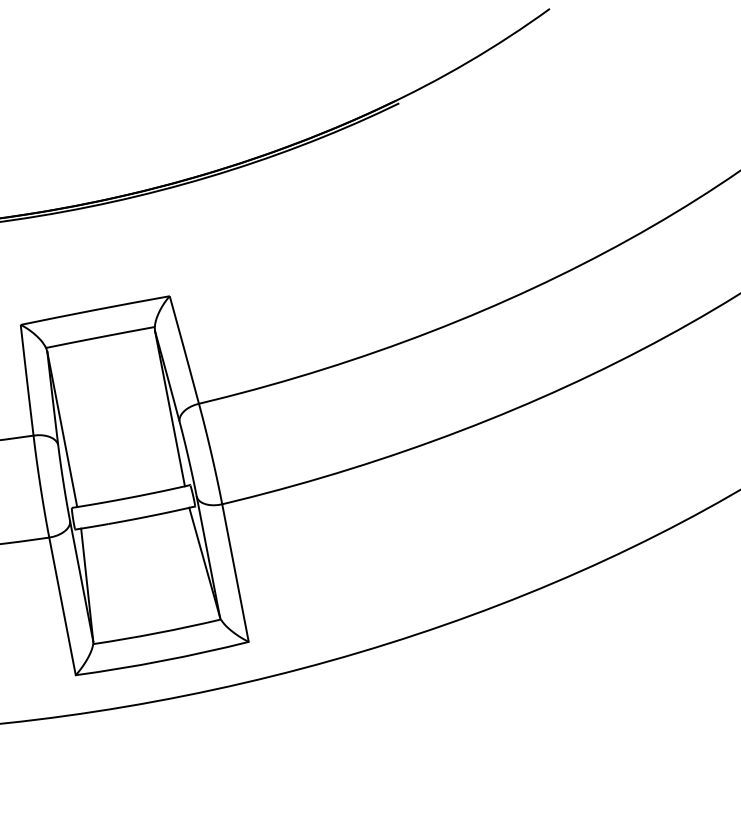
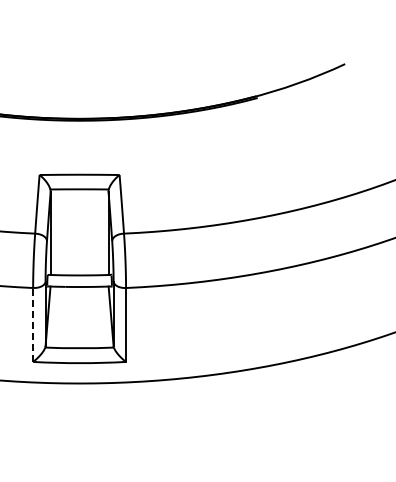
line: (63, 605) -> (33, 324), solid -> dashed

